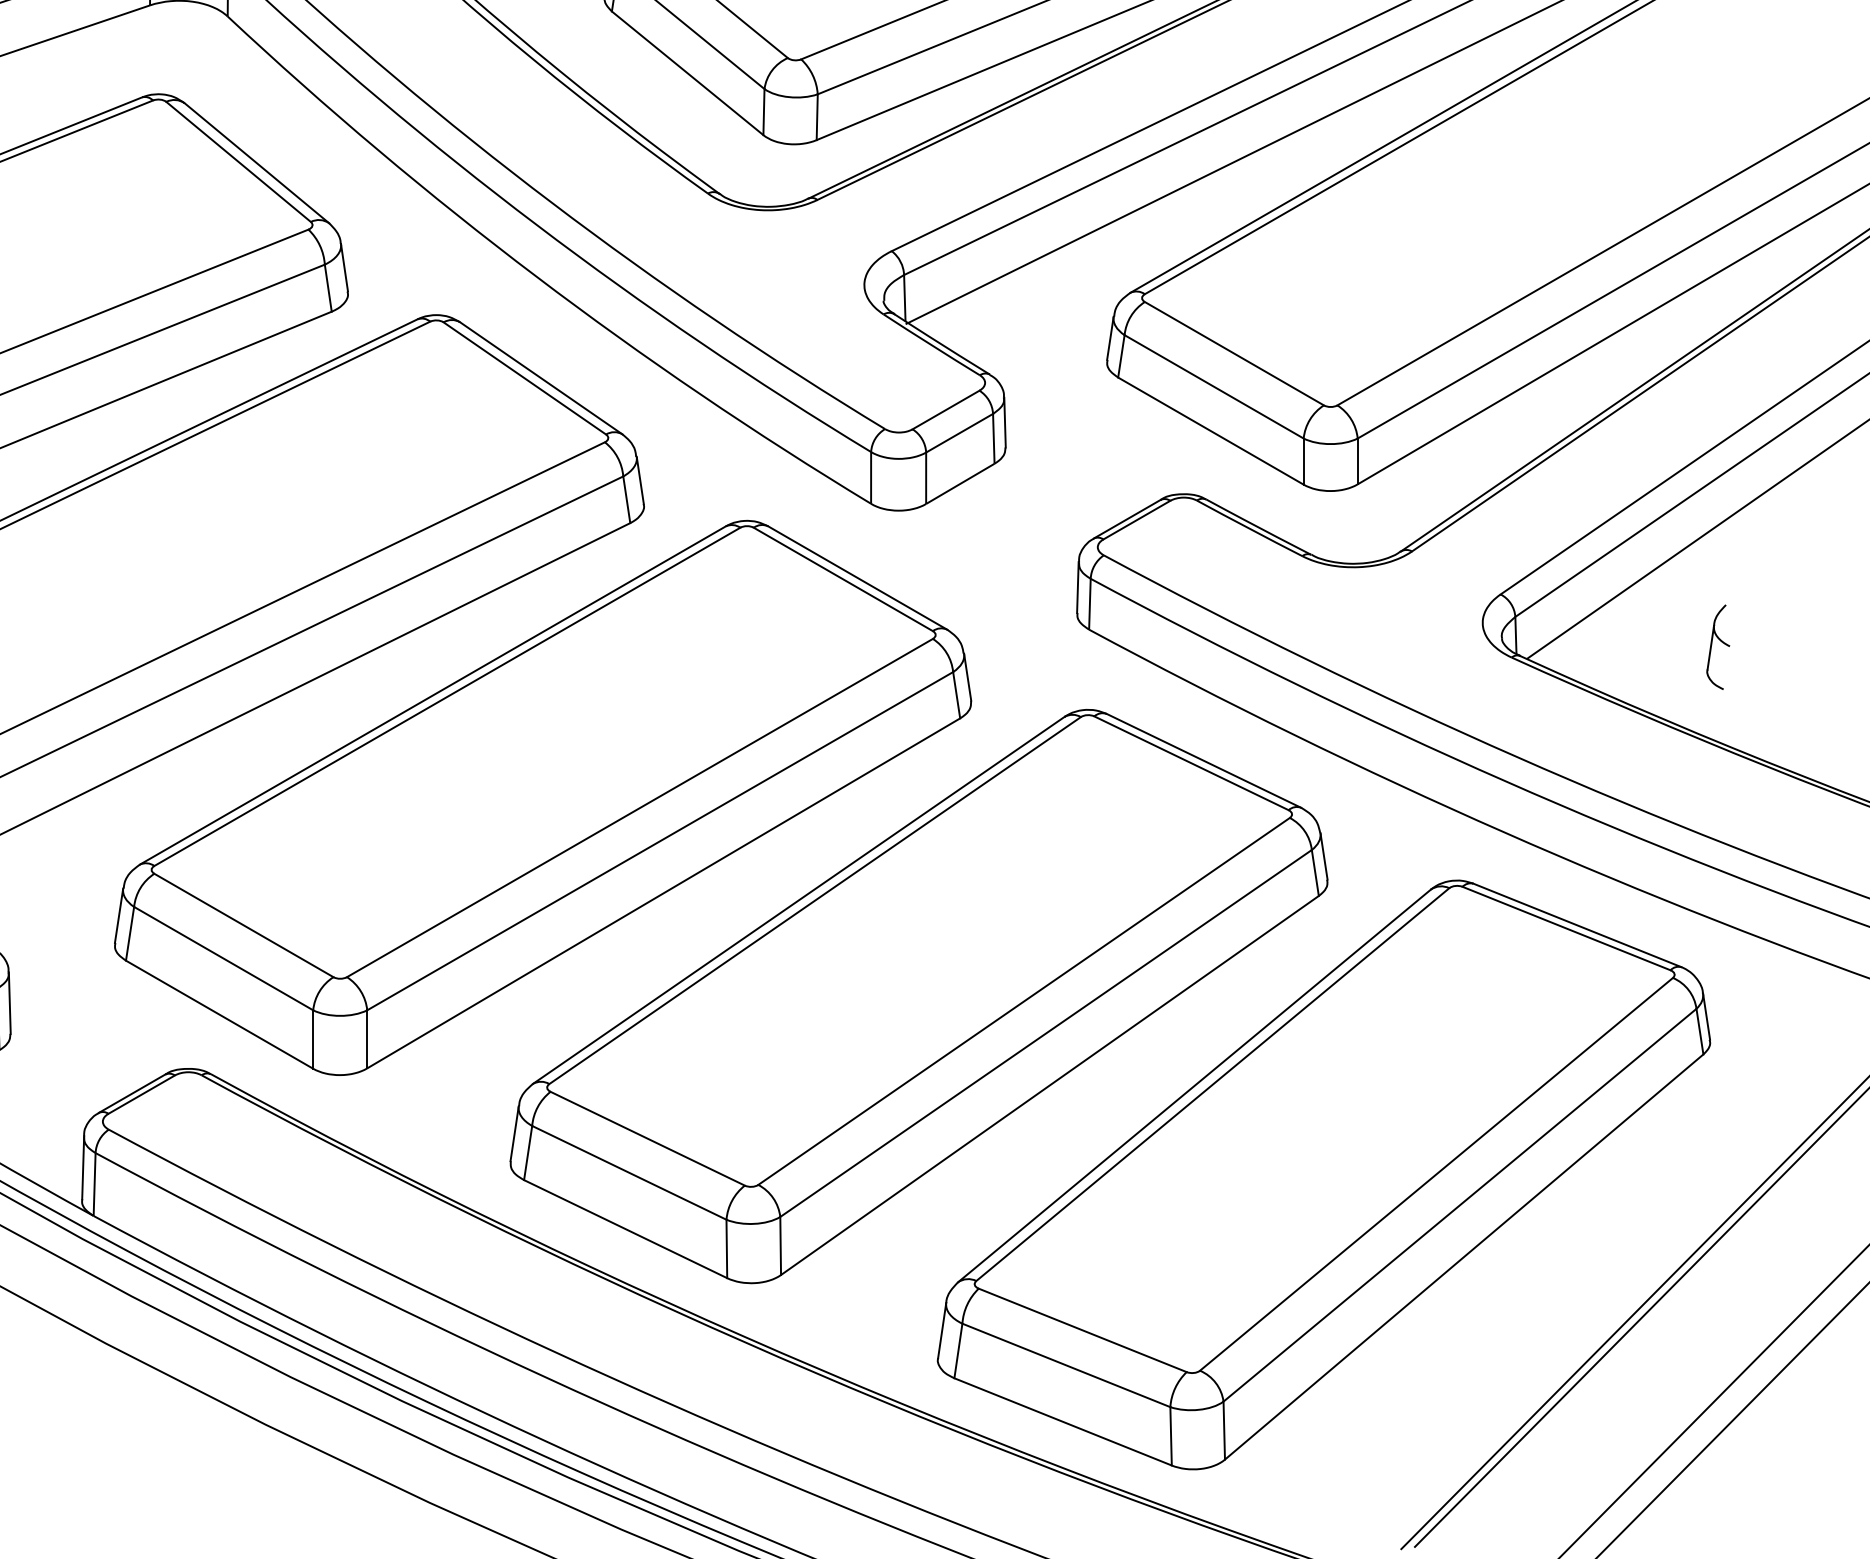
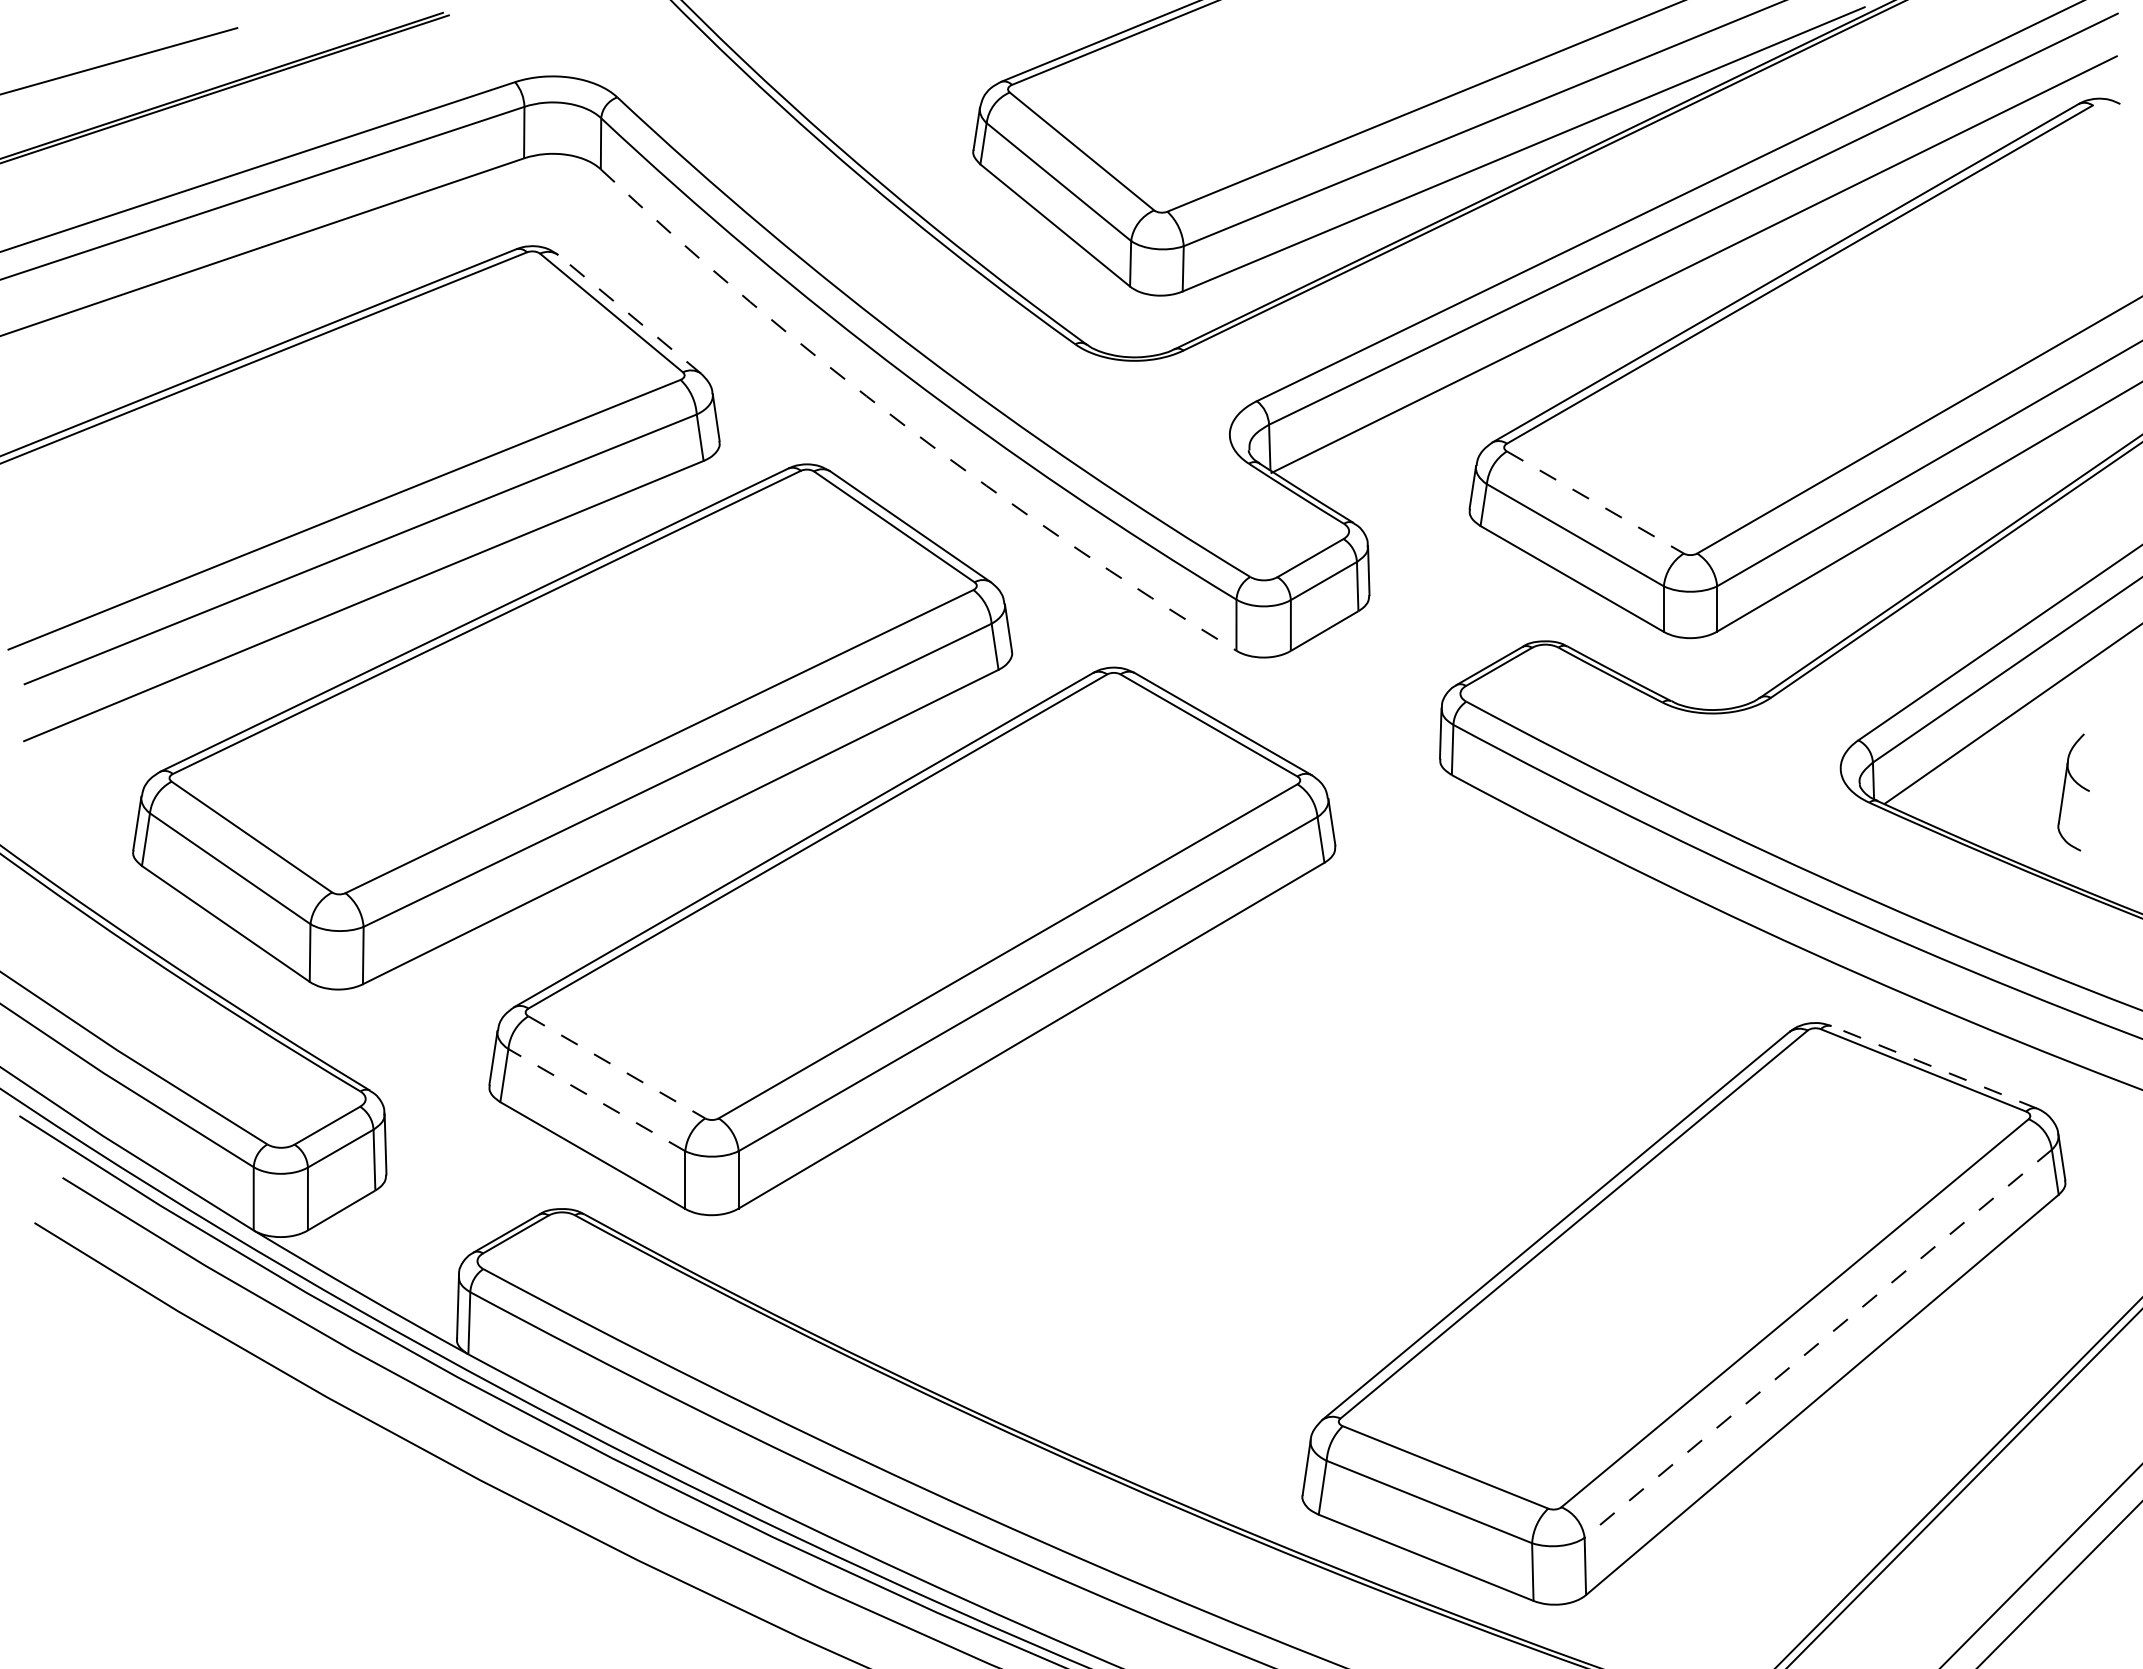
line: (256, 163) -> (629, 314), solid -> dashed
arc: (537, 276) -> (906, 426), solid -> dashed
line: (1234, 353) -> (1595, 502), solid -> dashed
part: (1717, 647) -> (2072, 792), size x1.4
line: (244, 925) -> (617, 1067), solid -> dashed
line: (1577, 925) -> (1934, 1067), solid -> dashed
line: (223, 958) -> (596, 1099), solid -> dashed
part: (918, 996) -> (1283, 1137), removed
line: (1460, 1204) -> (1818, 1343), solid -> dashed

